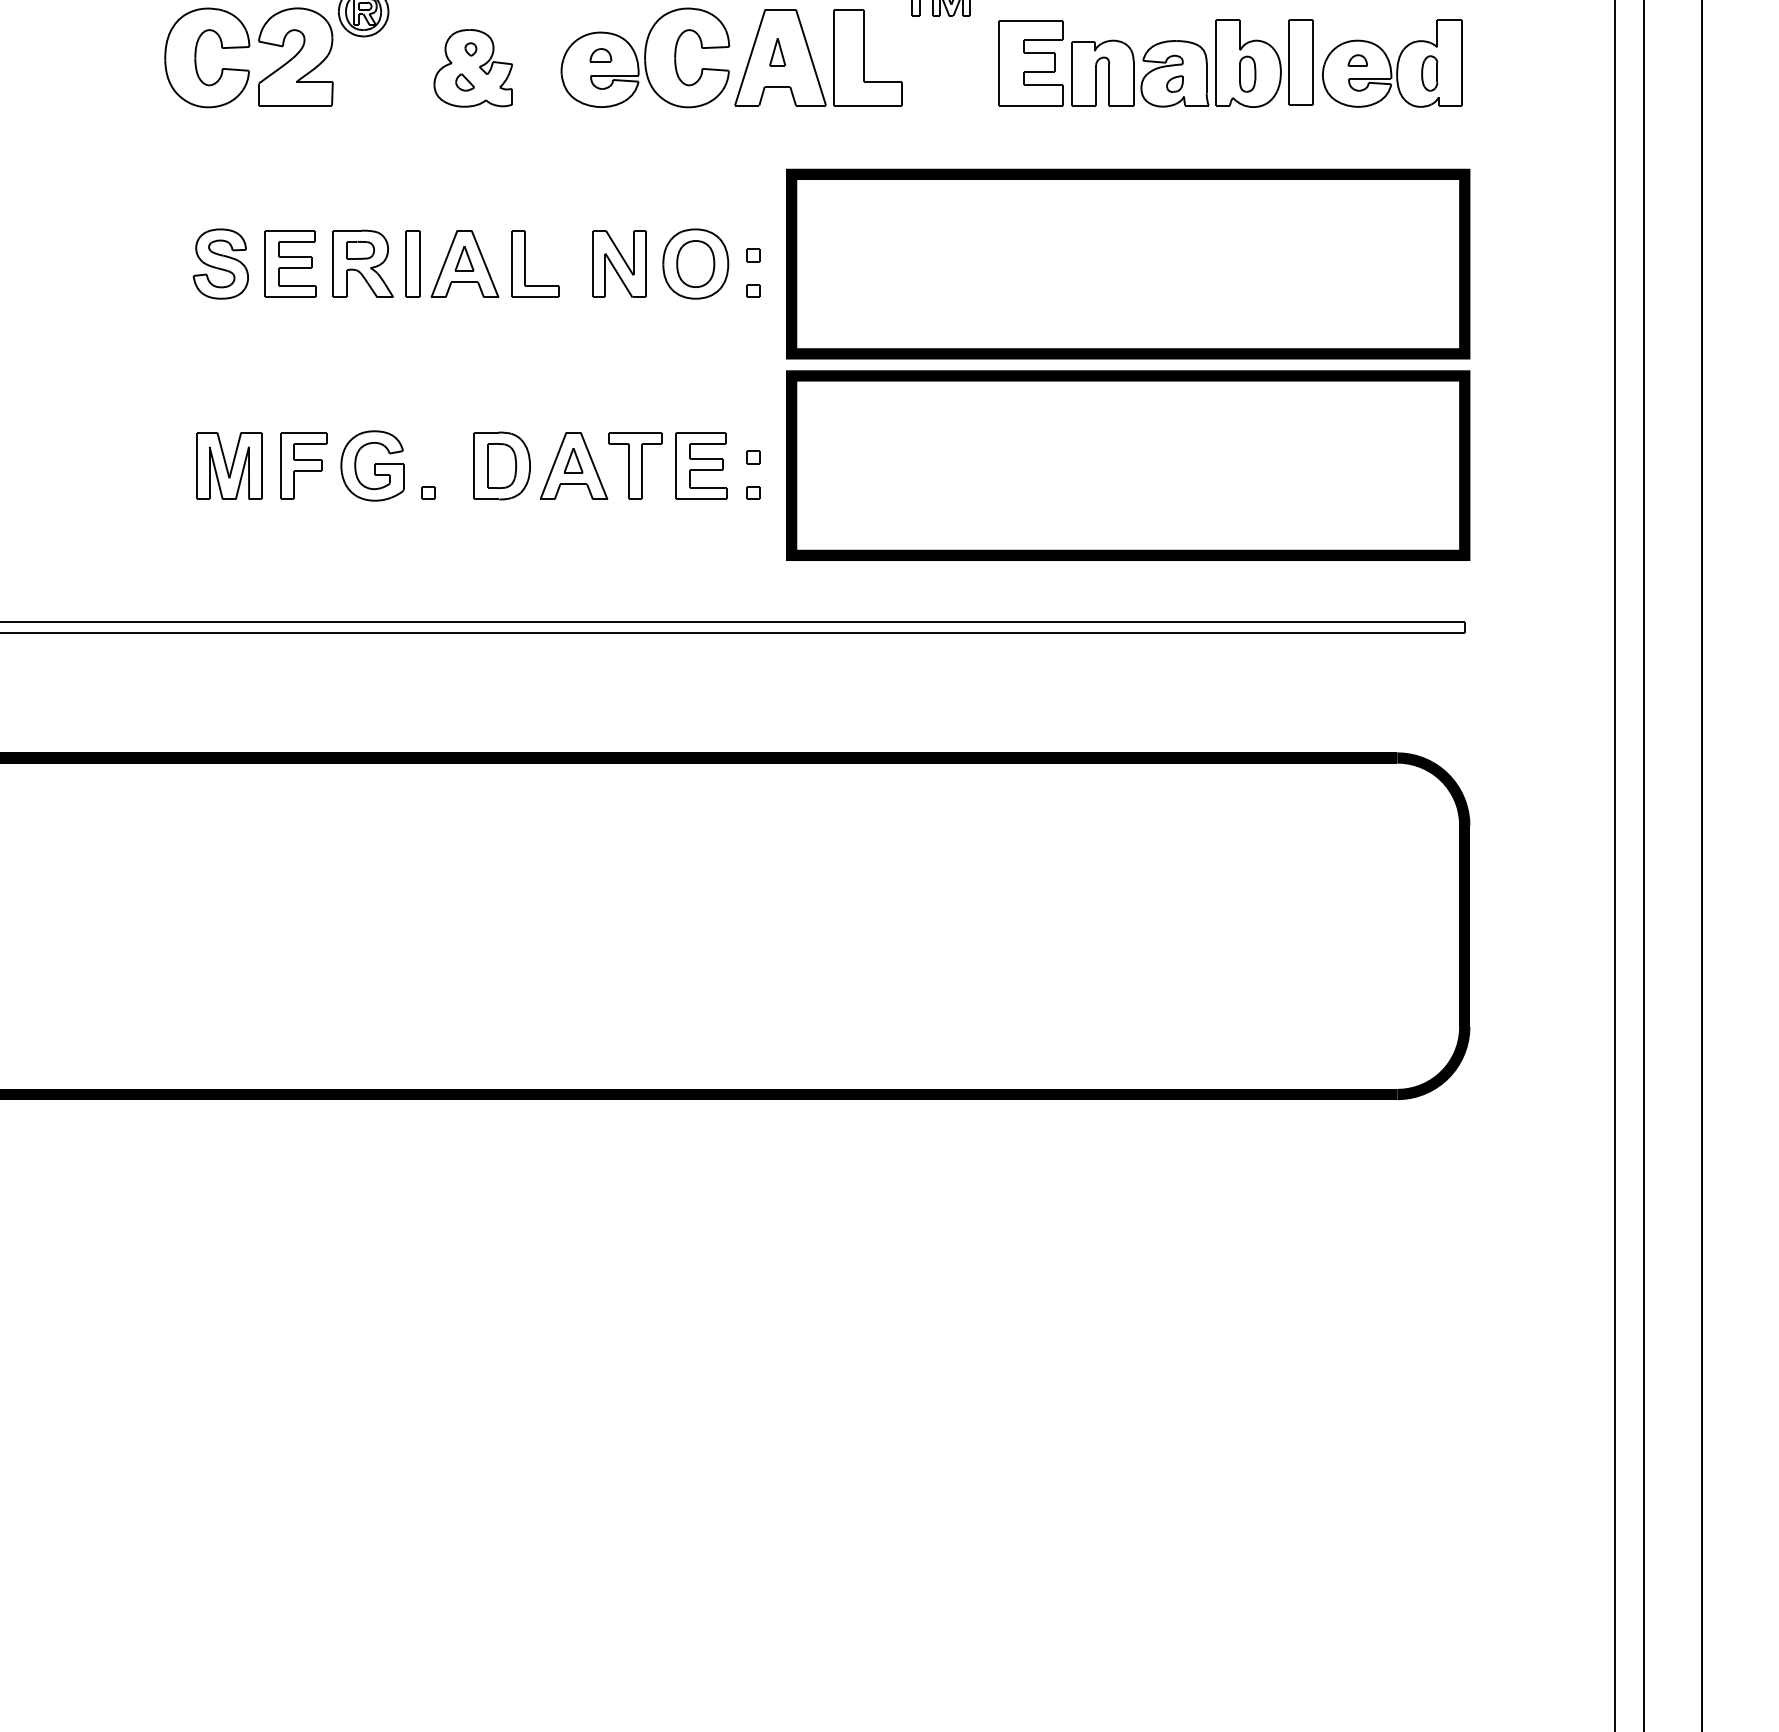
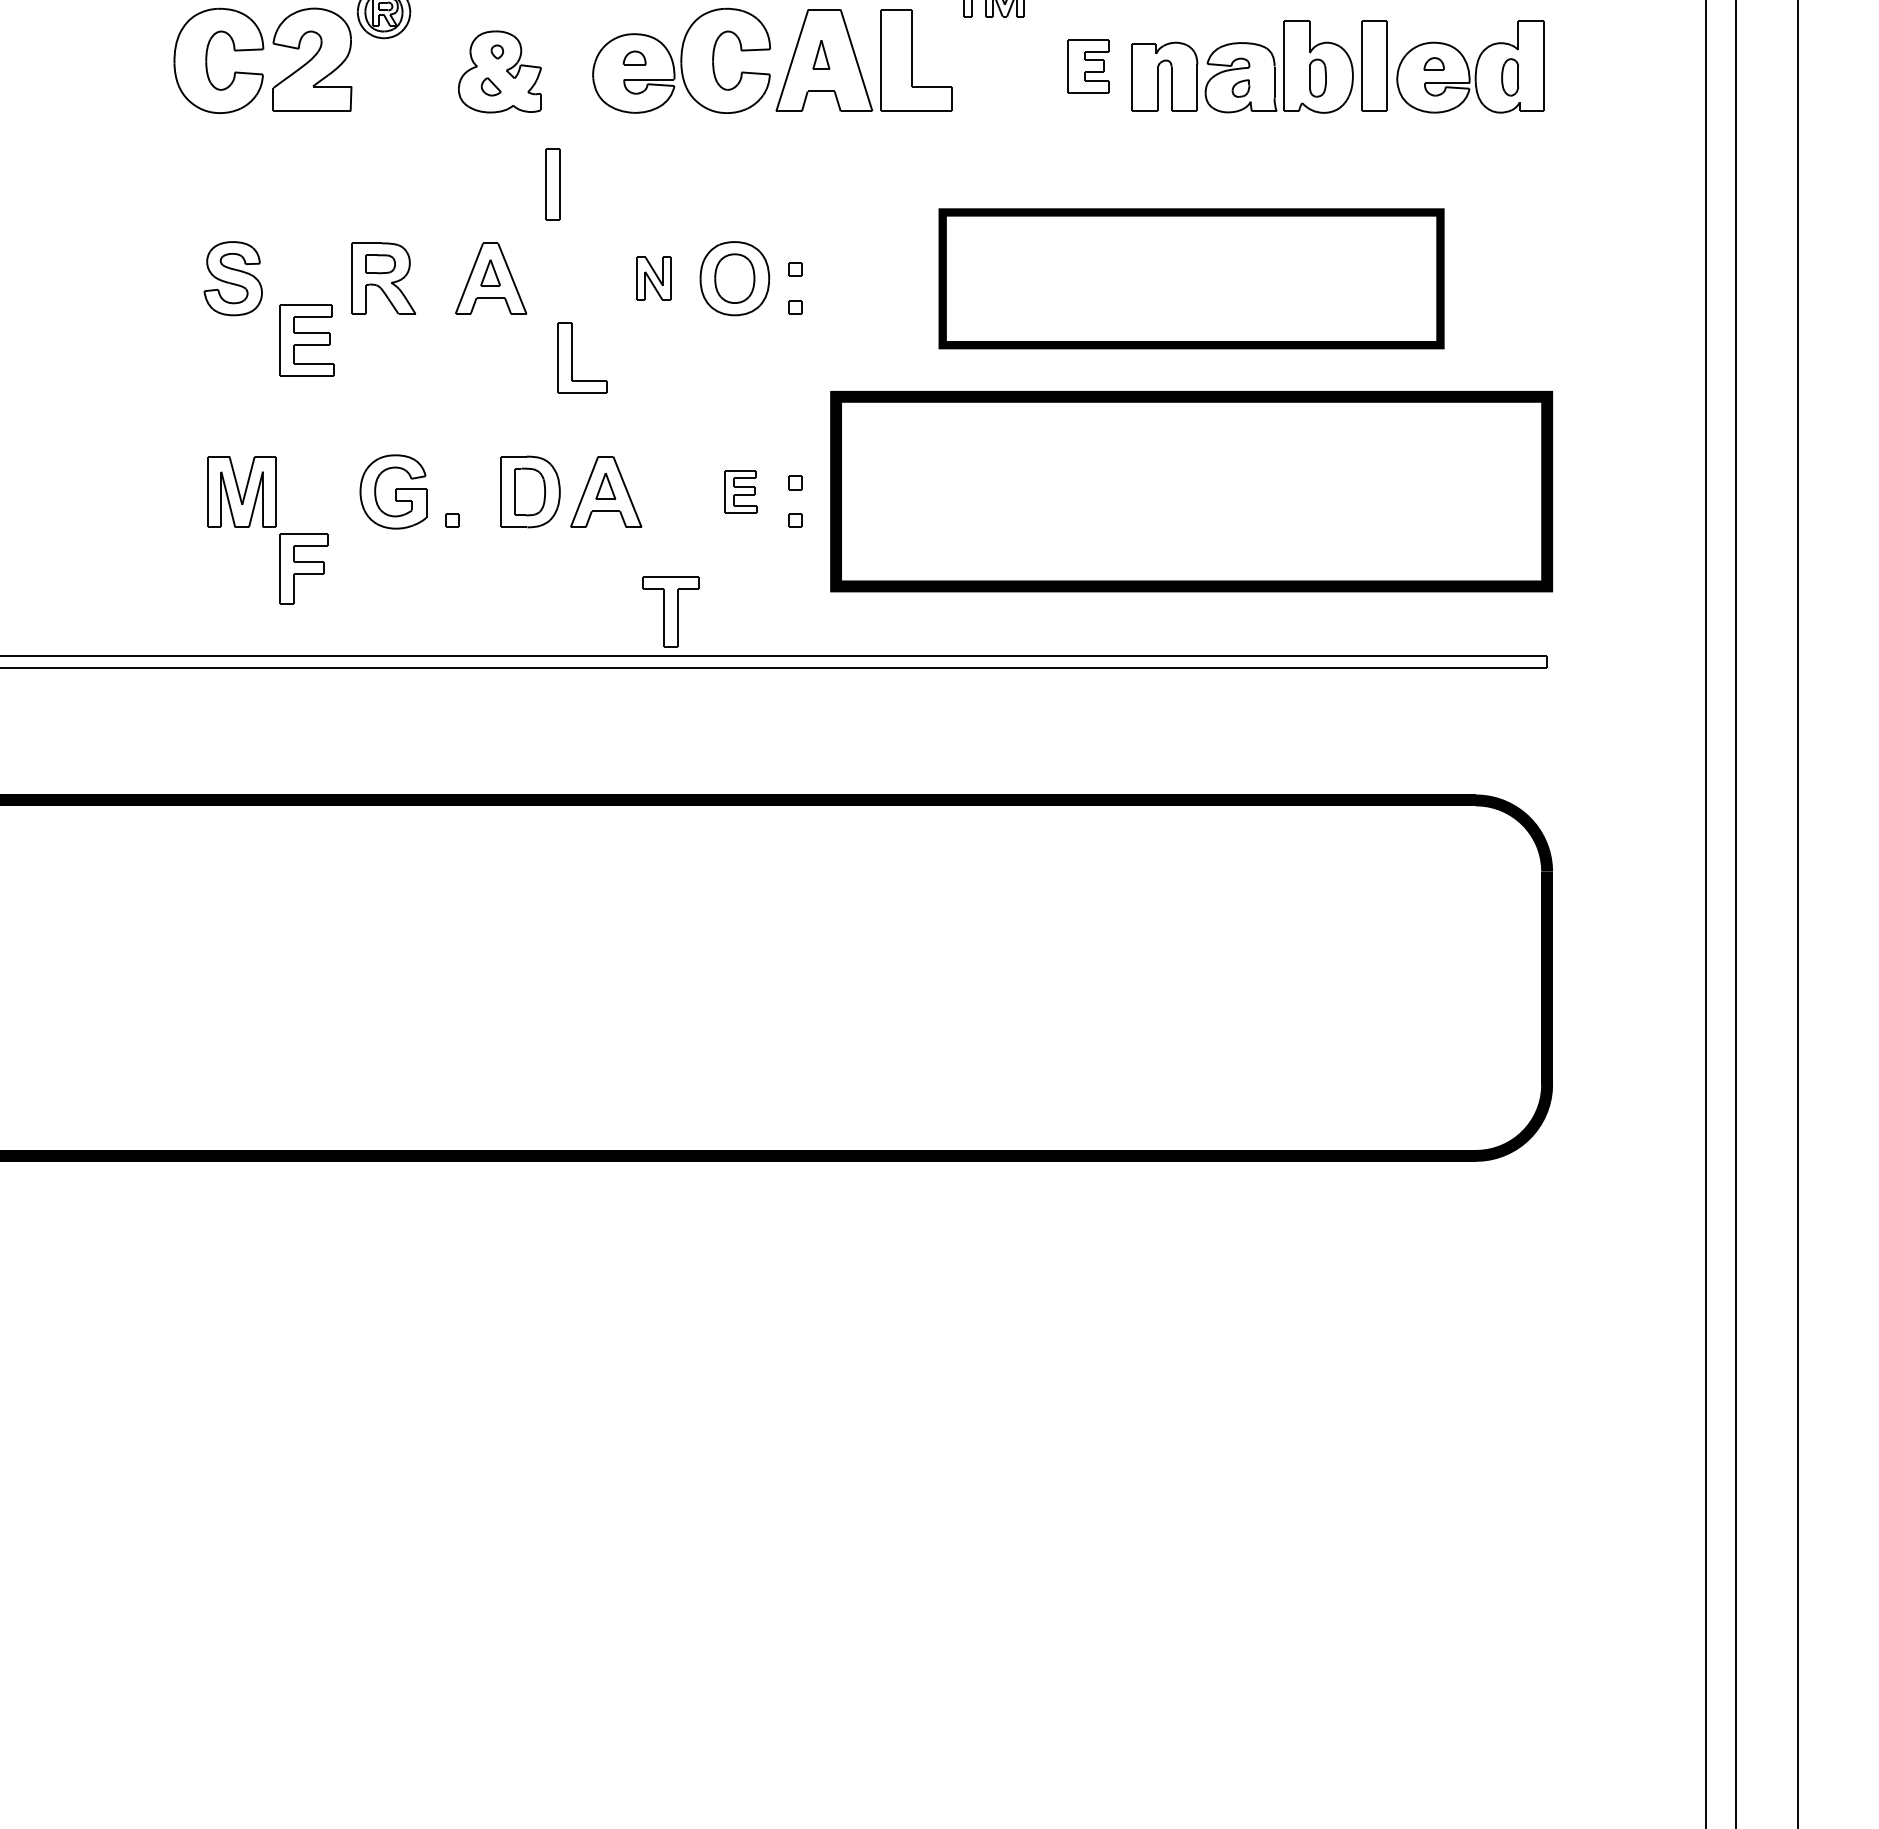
part: (1030, 63) -> (1088, 66), size x0.6
part: (290, 263) -> (306, 340), moved
part: (412, 263) -> (552, 184), moved
part: (525, 263) -> (572, 357), moved
part: (618, 263) -> (653, 278), size x0.6
part: (1128, 263) -> (1191, 278), size x0.7
part: (303, 465) -> (303, 568), moved
part: (634, 465) -> (670, 611), moved
part: (701, 465) -> (740, 491), size x0.6

